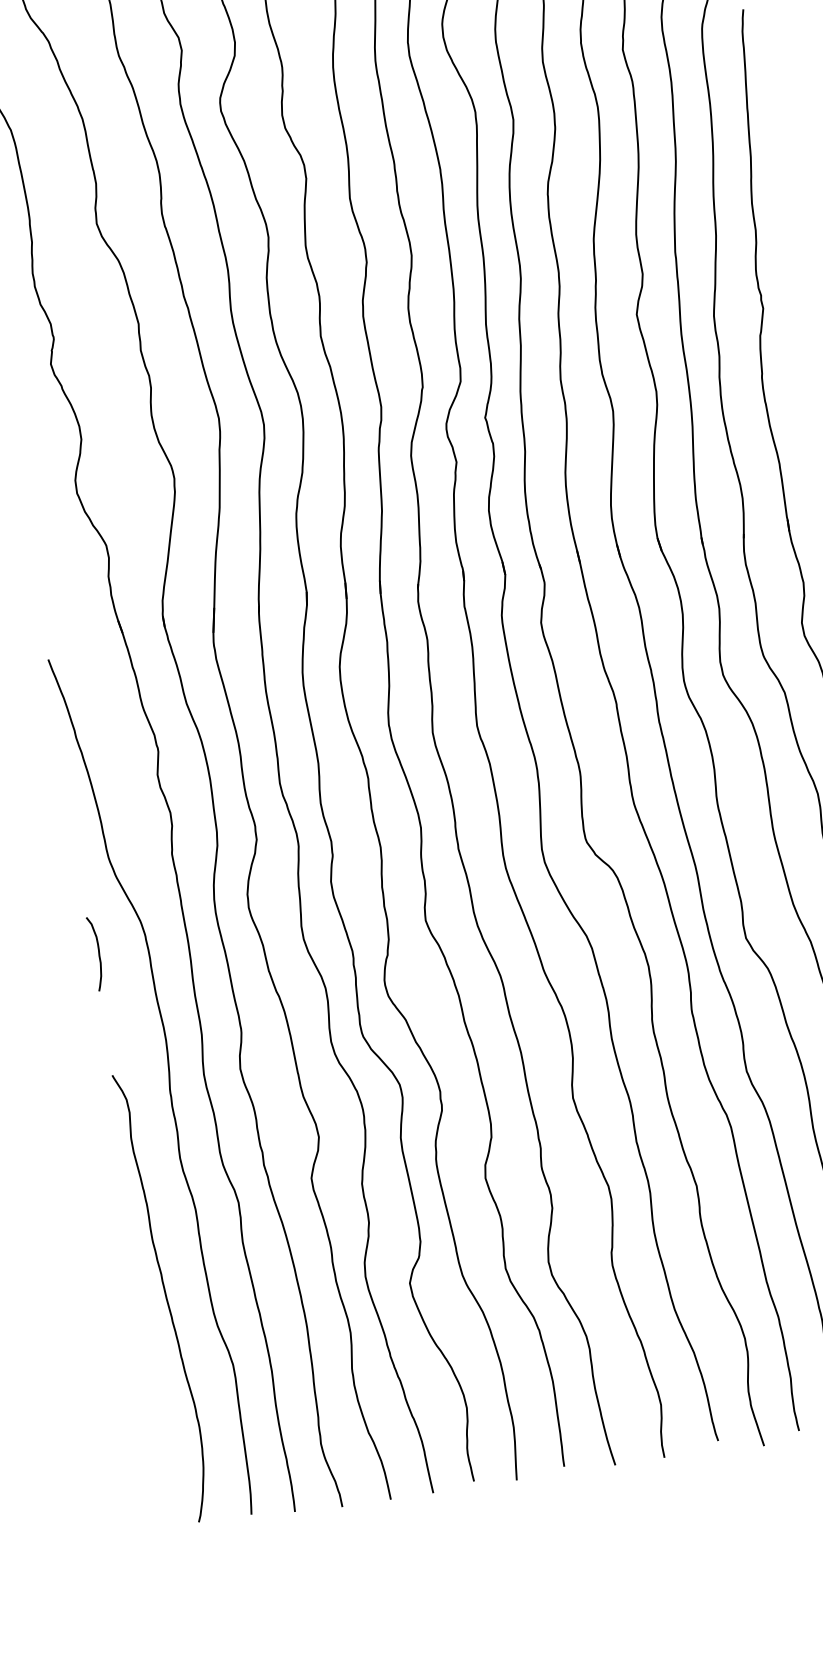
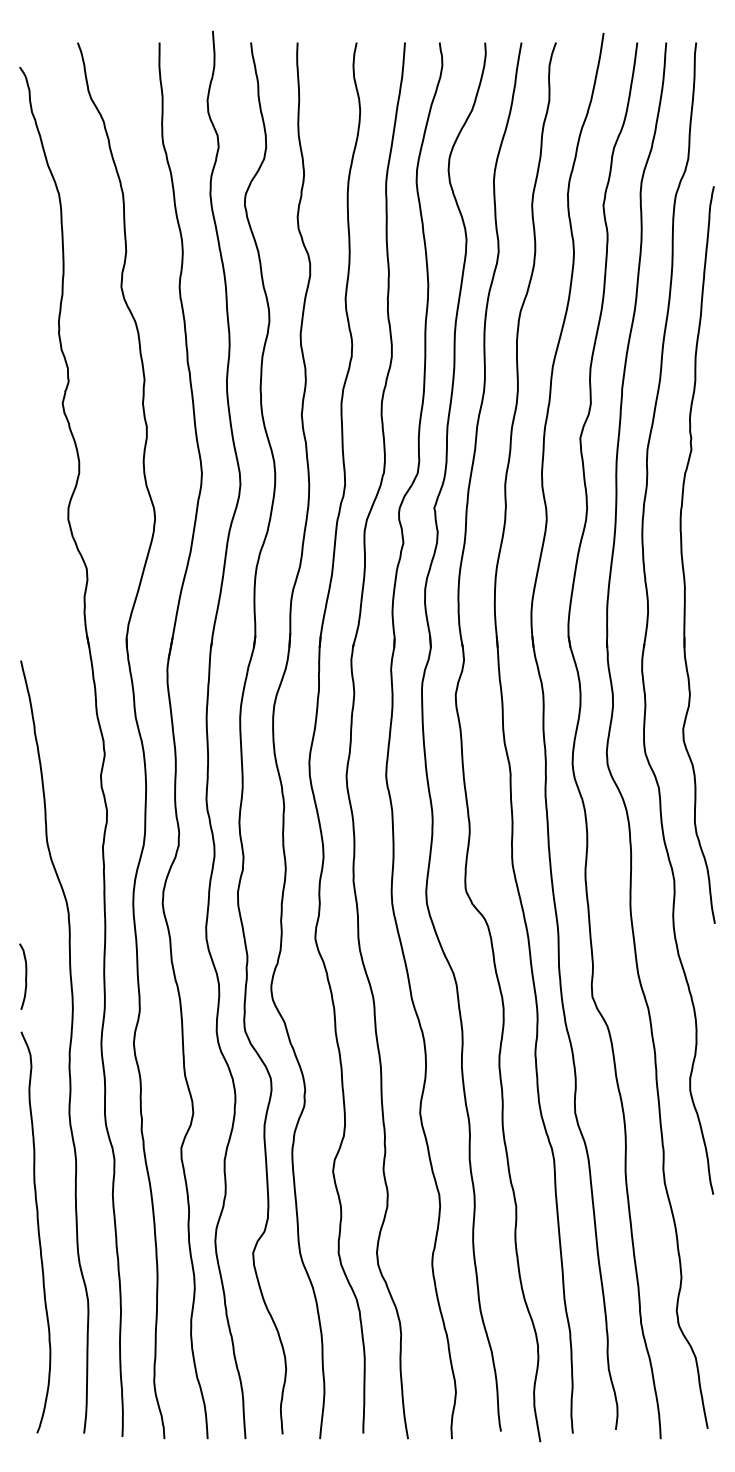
curve: (98, 953) -> (25, 976), moved

